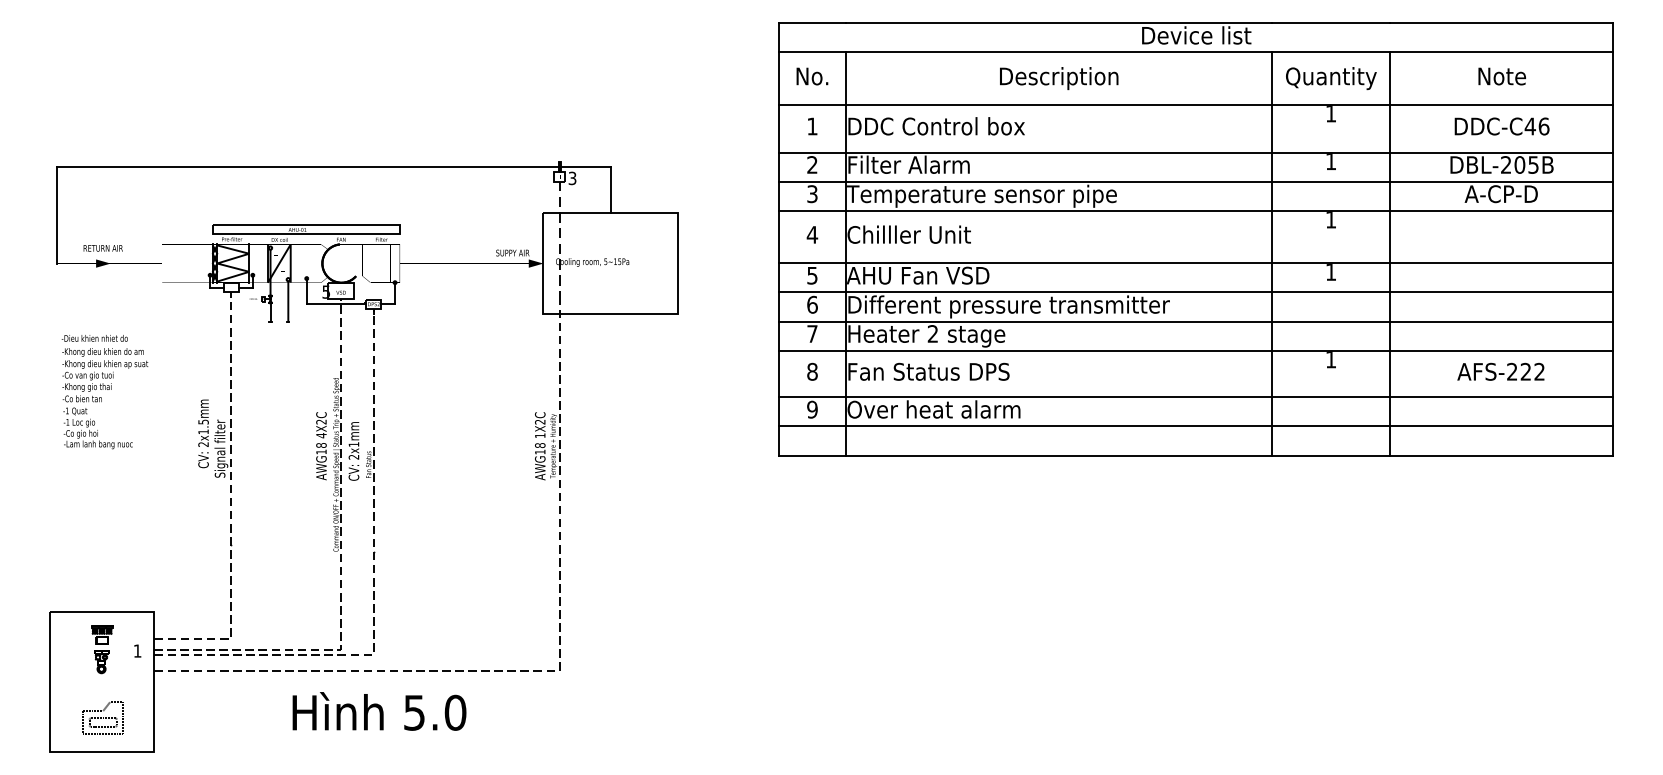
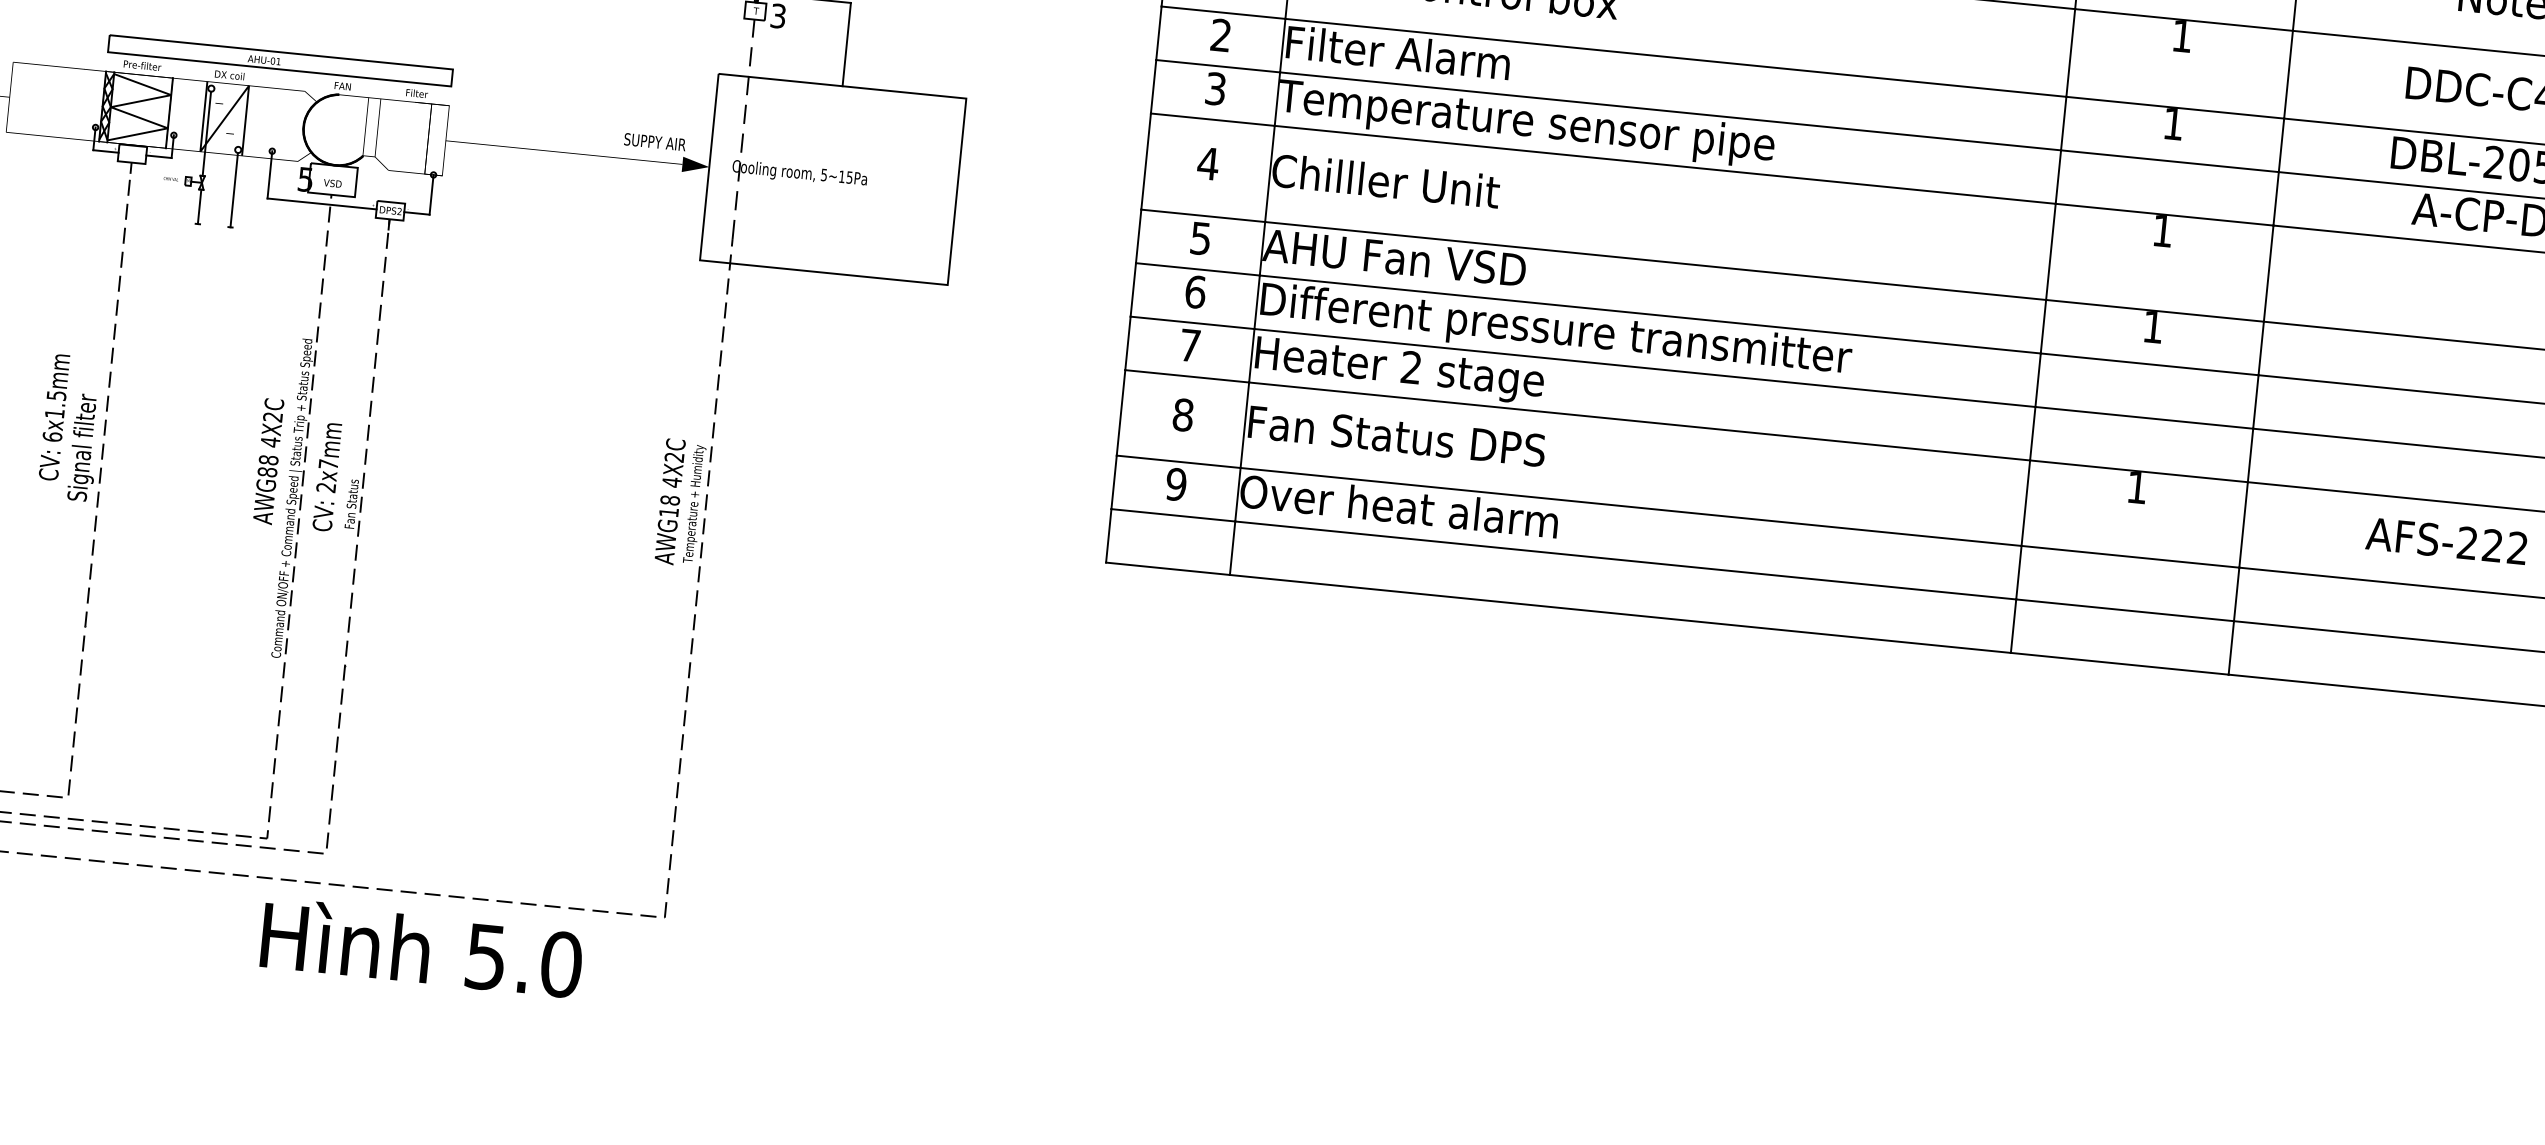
text: (540, 435) -> (672, 482), 1X2C -> 4X2C
text: (203, 444) -> (52, 436), 2x1.5mm -> 6x1.5mm
text: (353, 444) -> (327, 464), 2x1mm -> 2x7mm
text: (321, 451) -> (267, 471), AWG18 -> AWG88
text: (379, 711) -> (422, 948), moved

